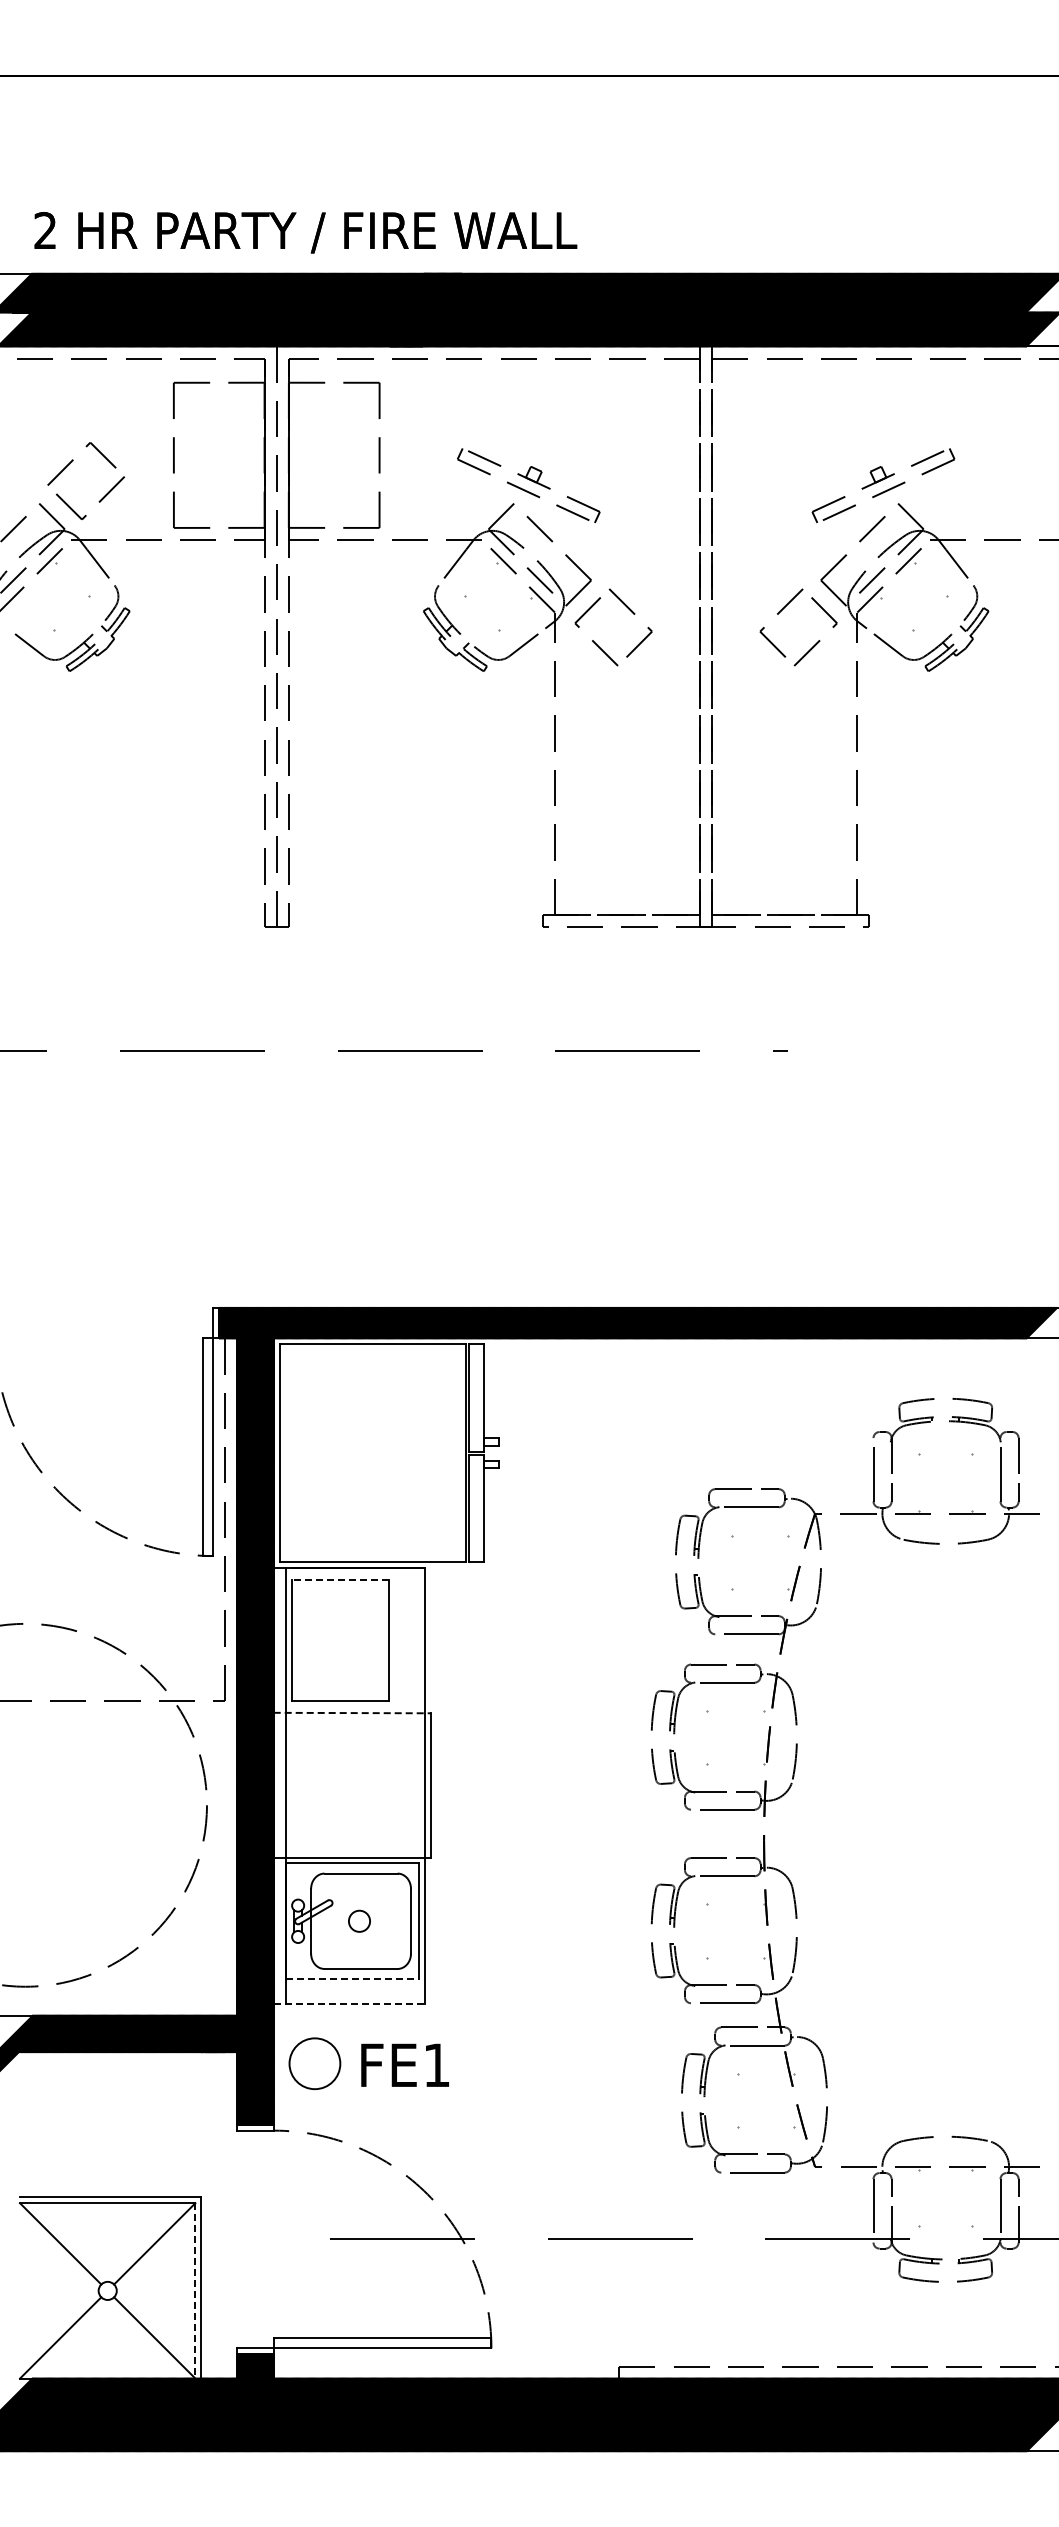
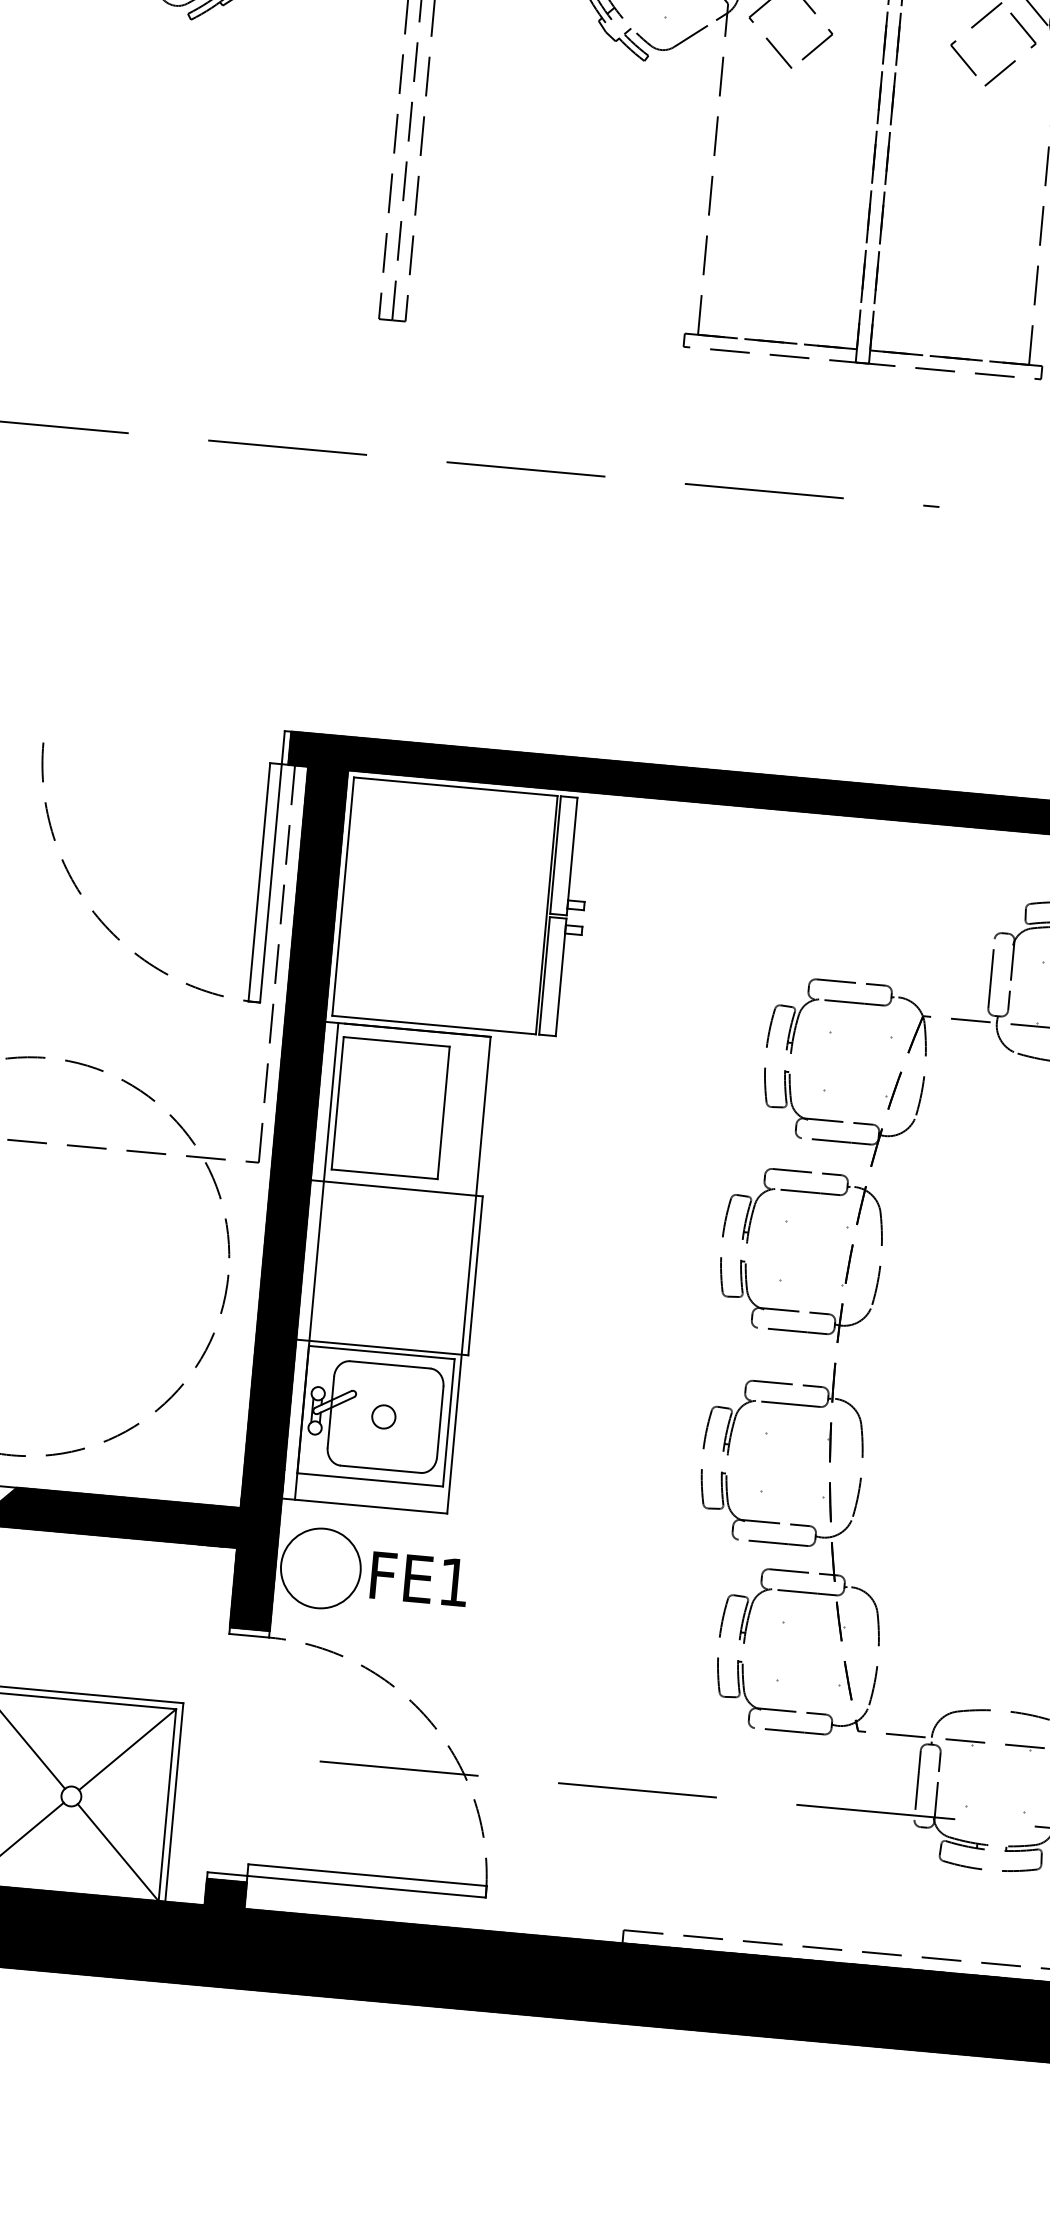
line: (339, 1580) -> (395, 1041), dashed -> solid
line: (352, 1713) -> (396, 1188), dashed -> solid
line: (352, 1979) -> (370, 1479), dashed -> solid
line: (349, 2003) -> (364, 1505), dashed -> solid
circle: (314, 2063) -> (320, 1568), size x1.43
line: (195, 2290) -> (167, 1804), dashed -> solid

